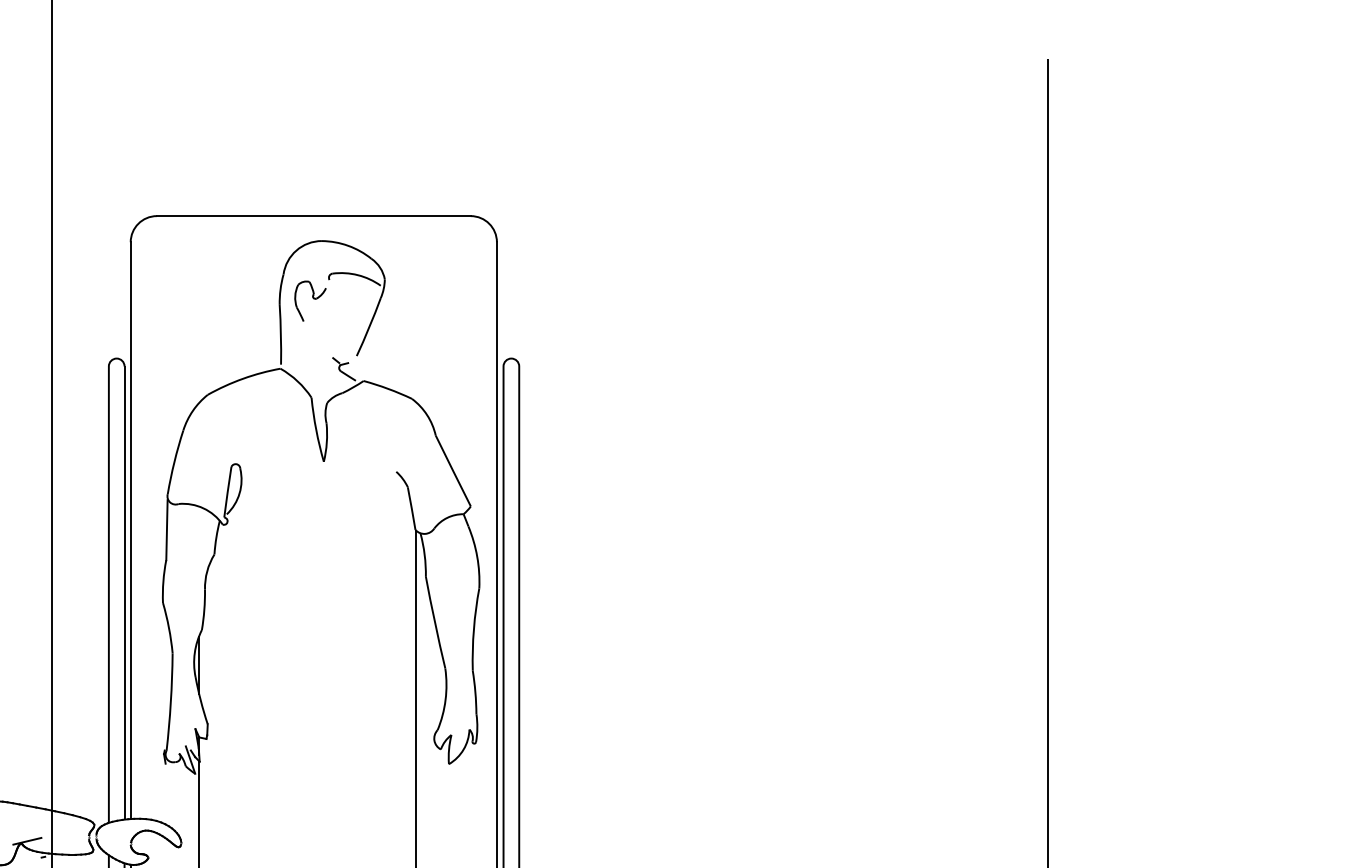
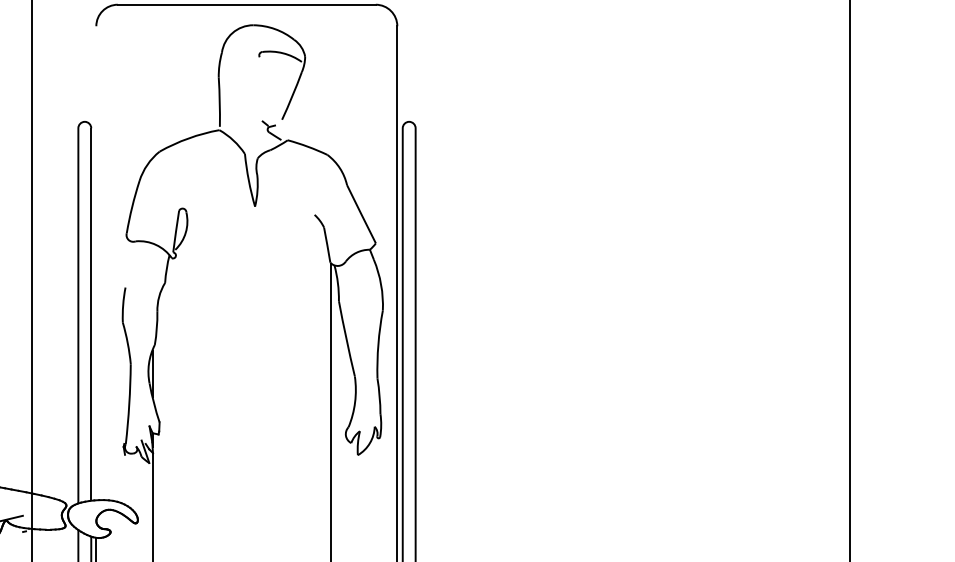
part: (310, 300) -> (244, 74), removed
line: (130, 530) -> (96, 263), removed
line: (166, 530) -> (125, 263), removed

